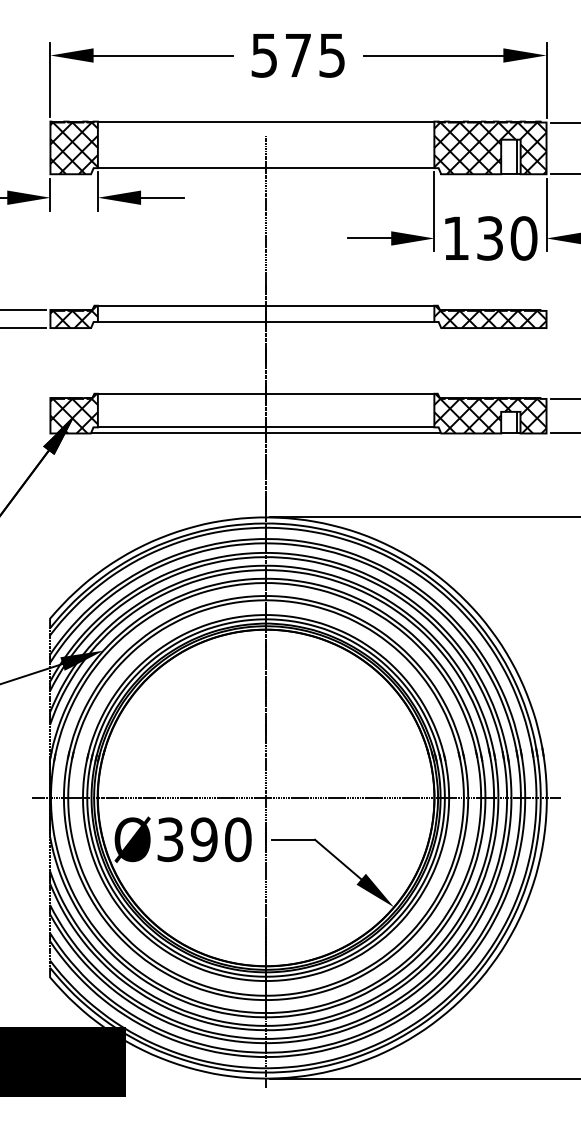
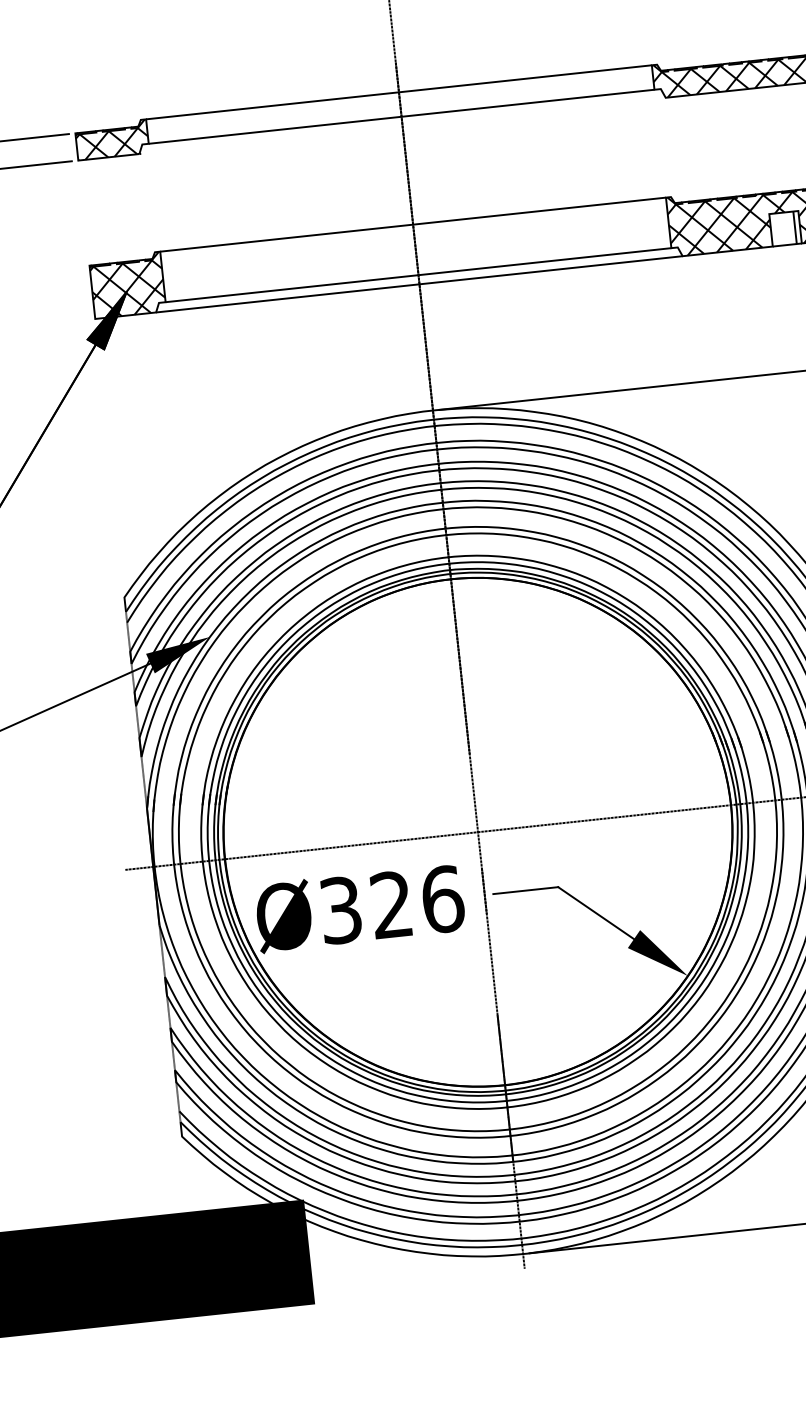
text: (220, 839) -> (416, 901), Ø390 -> Ø326

